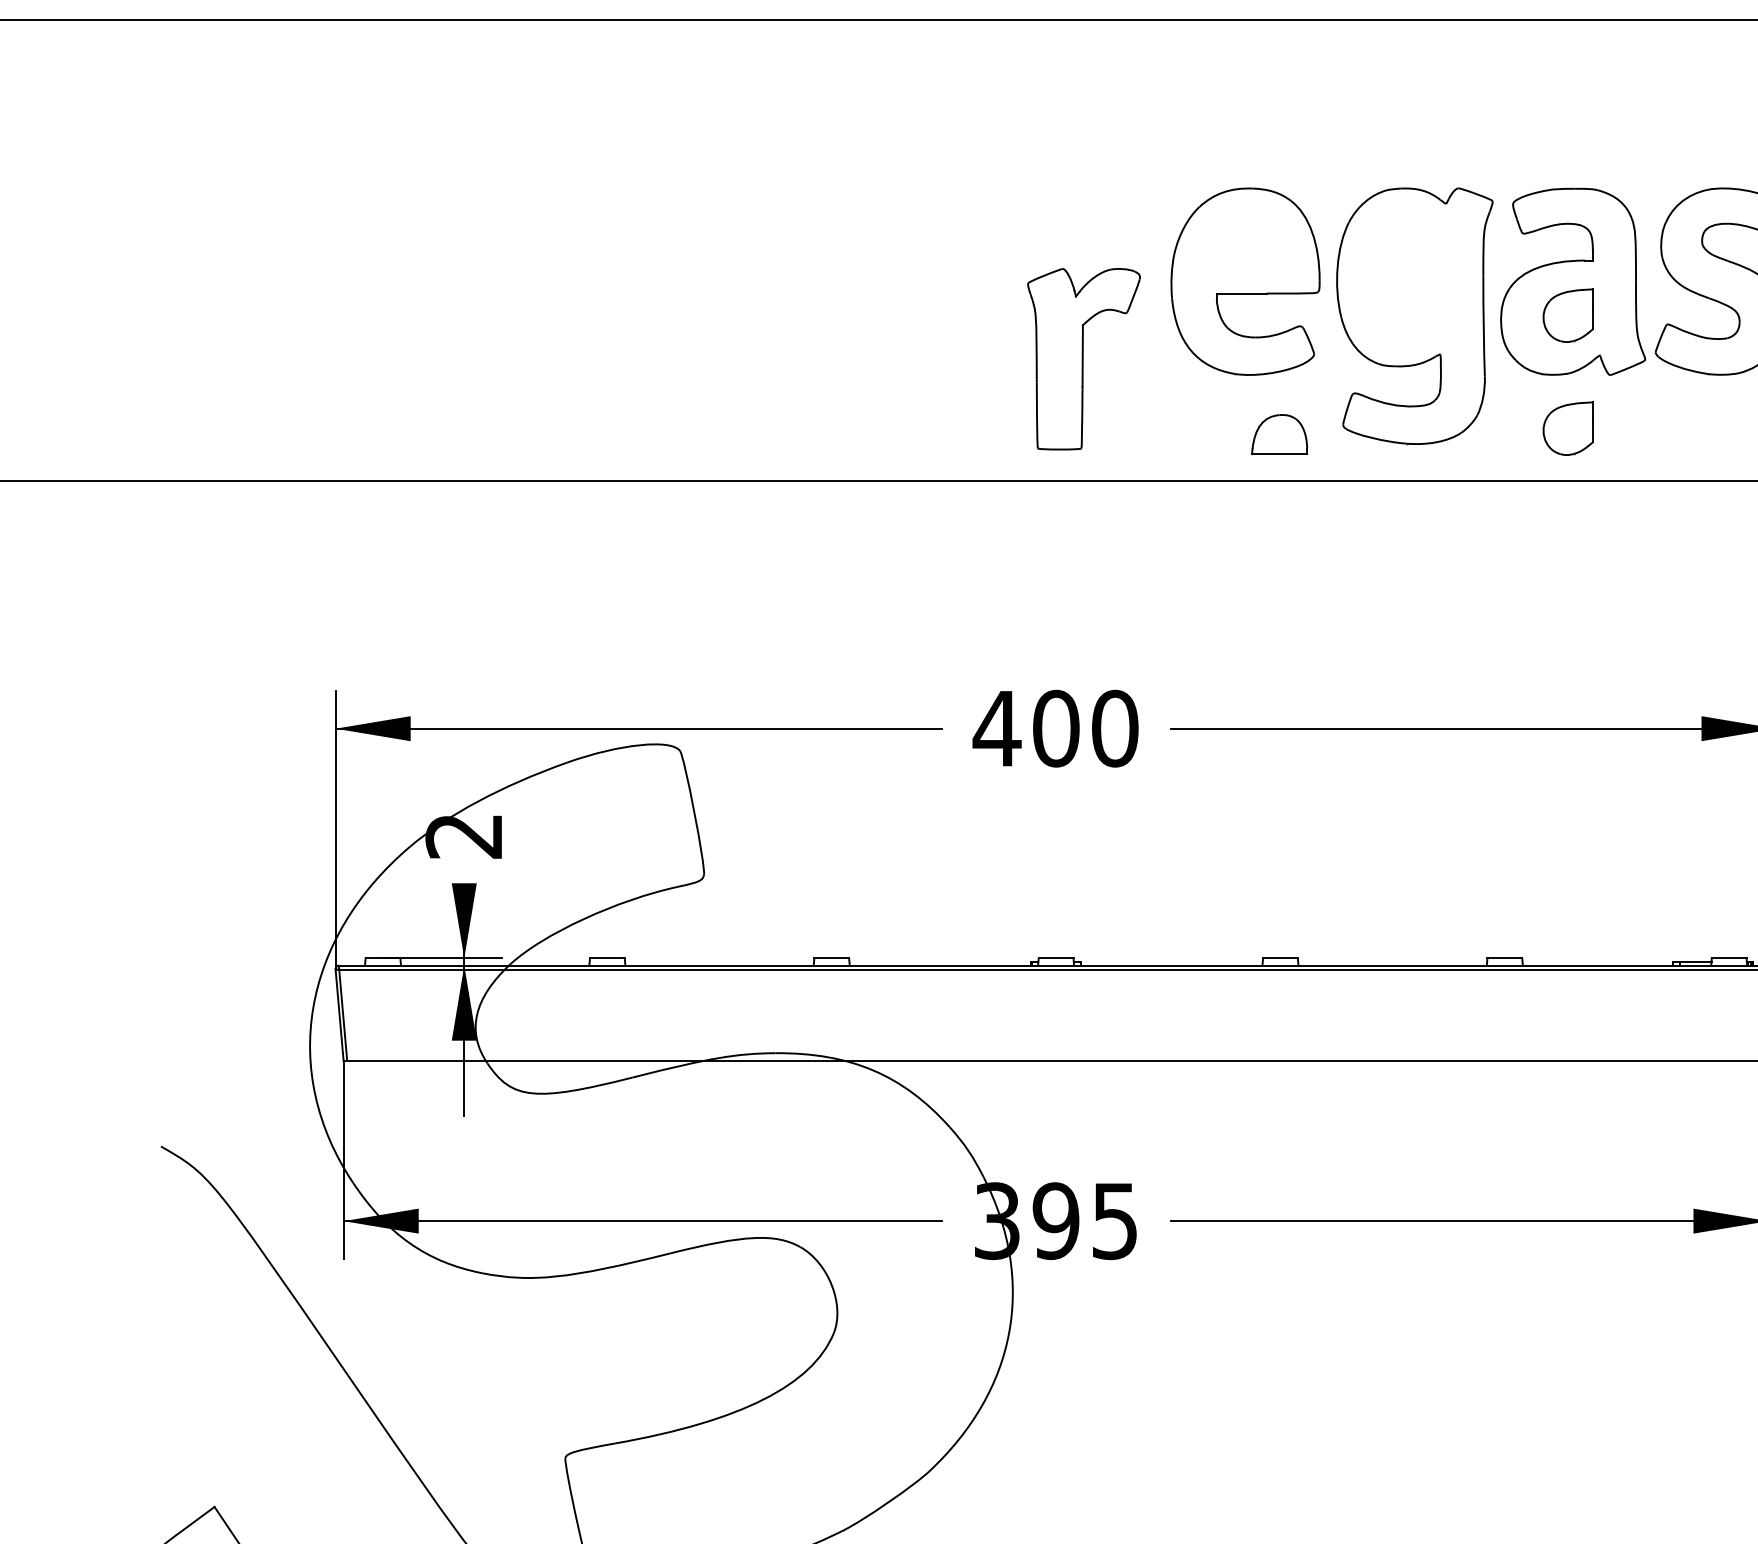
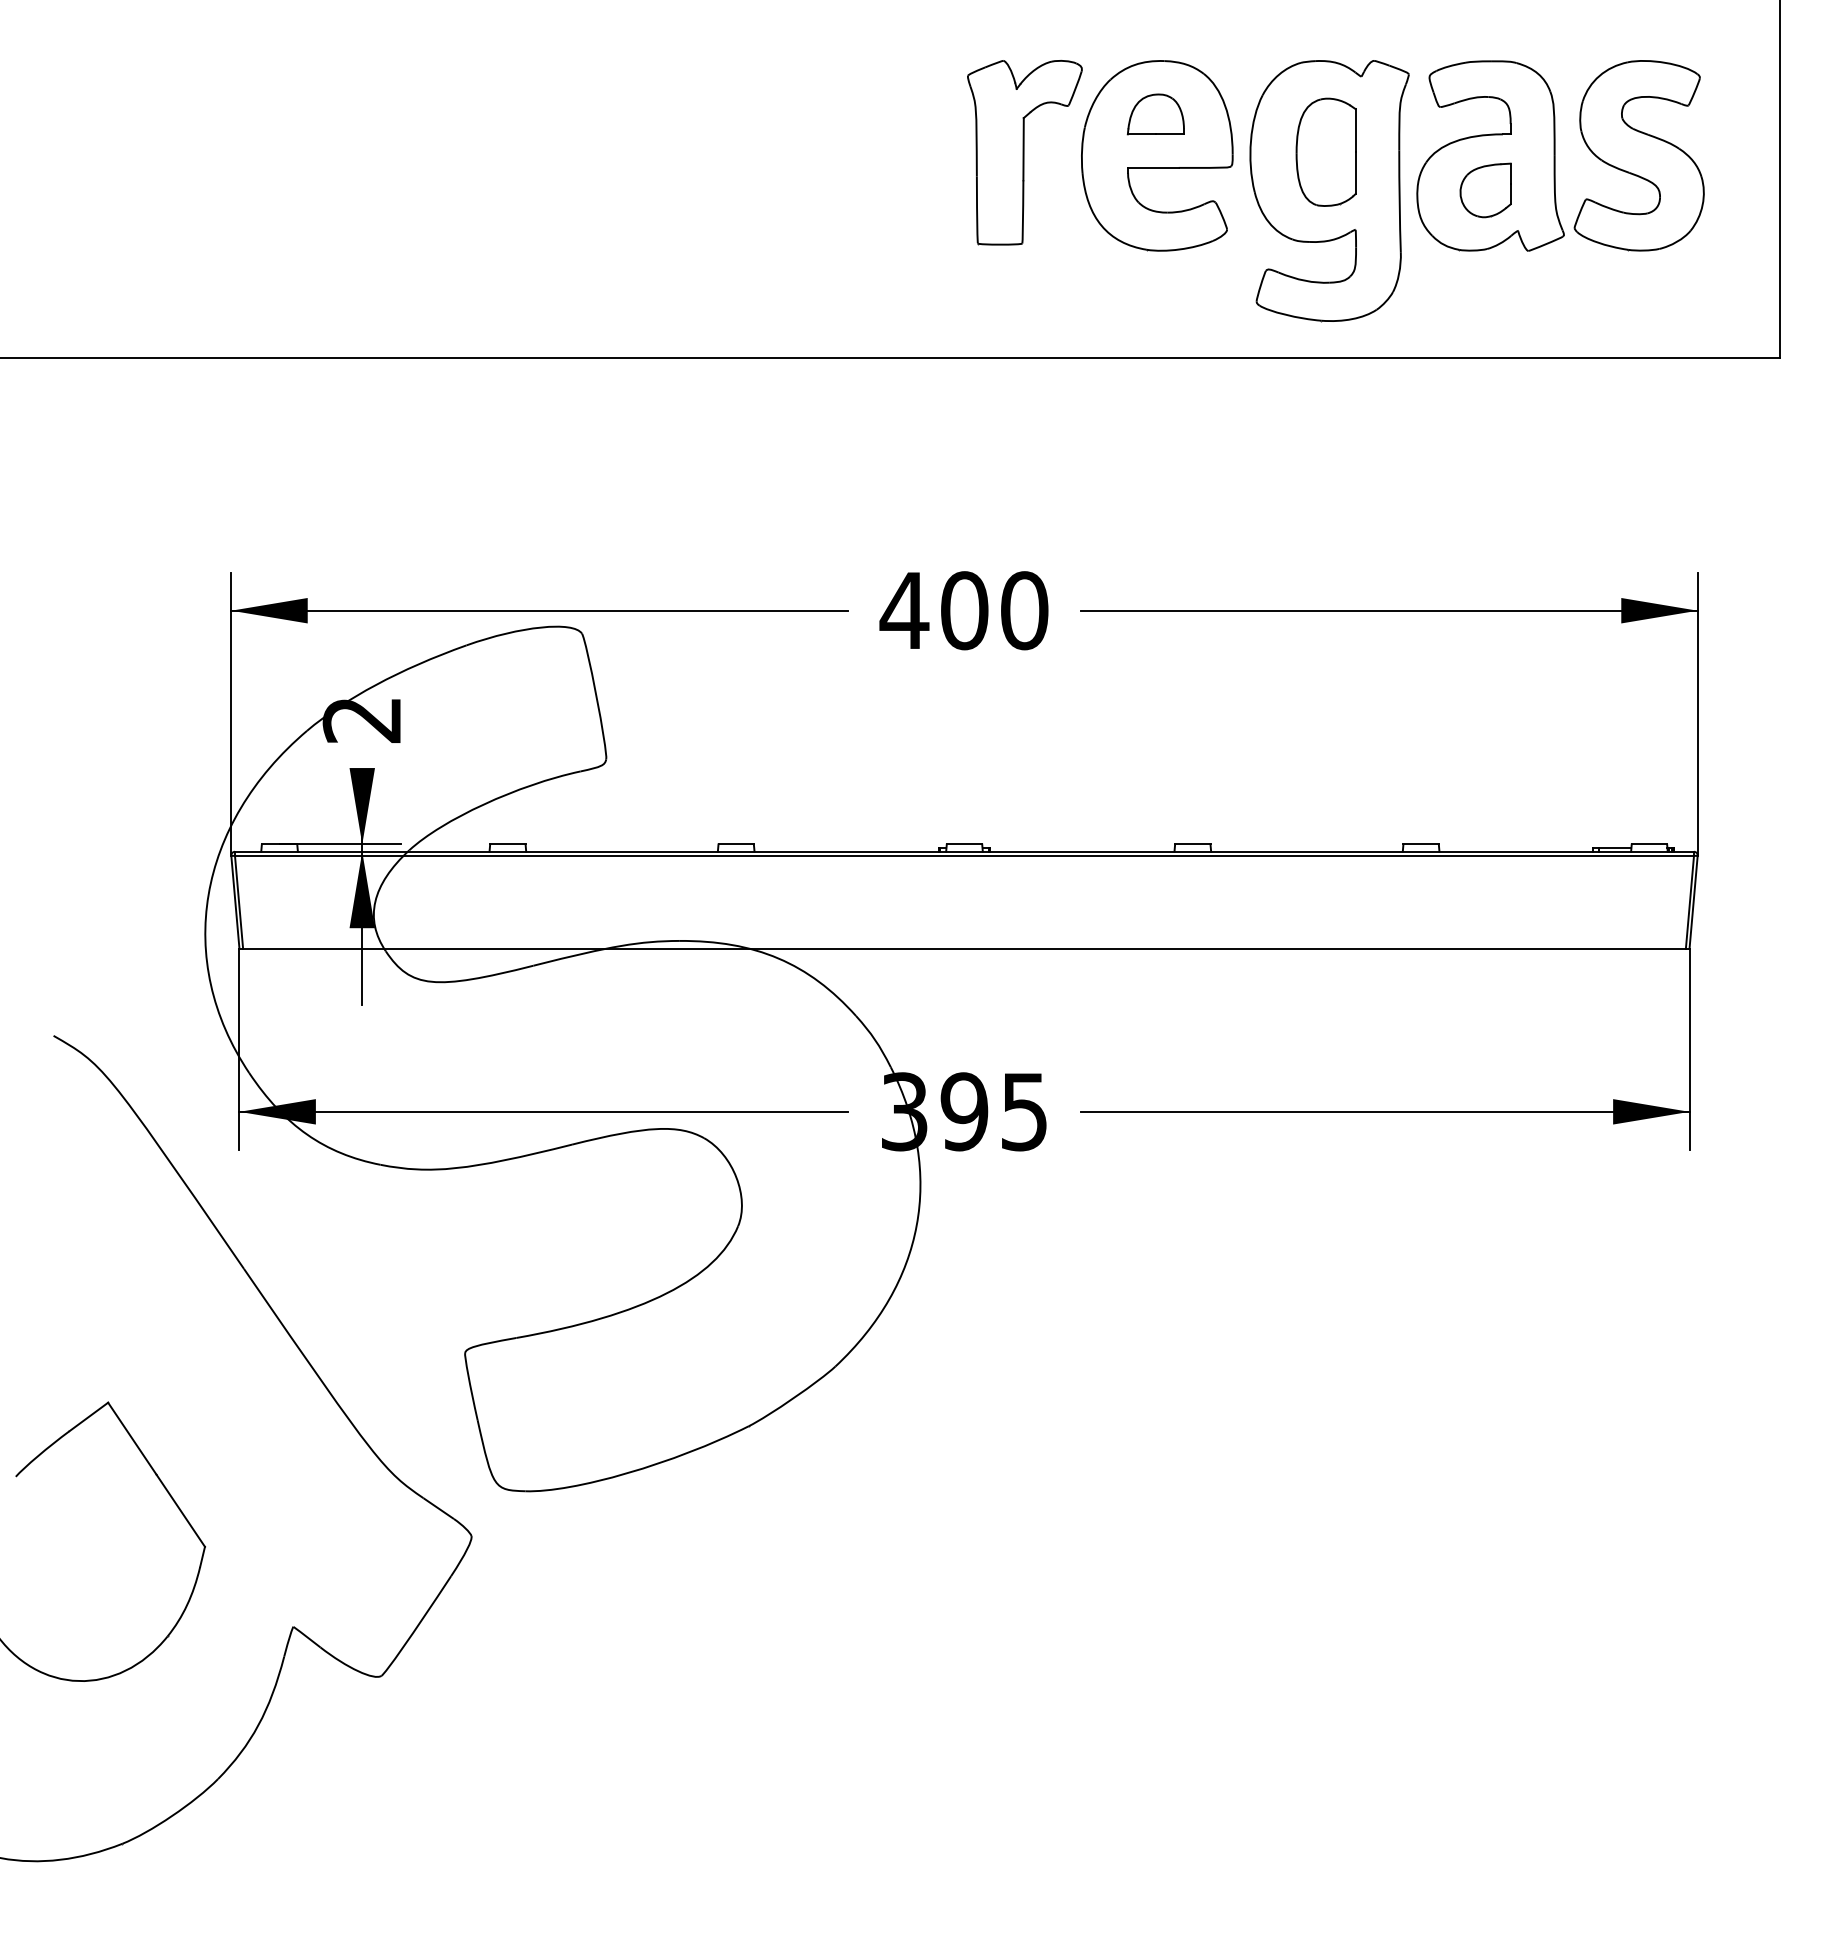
part: (1410, 277) -> (1325, 151), added
part: (1083, 358) -> (1024, 152), moved
part: (1568, 428) -> (1485, 305), removed
part: (1279, 434) -> (1155, 114), moved

